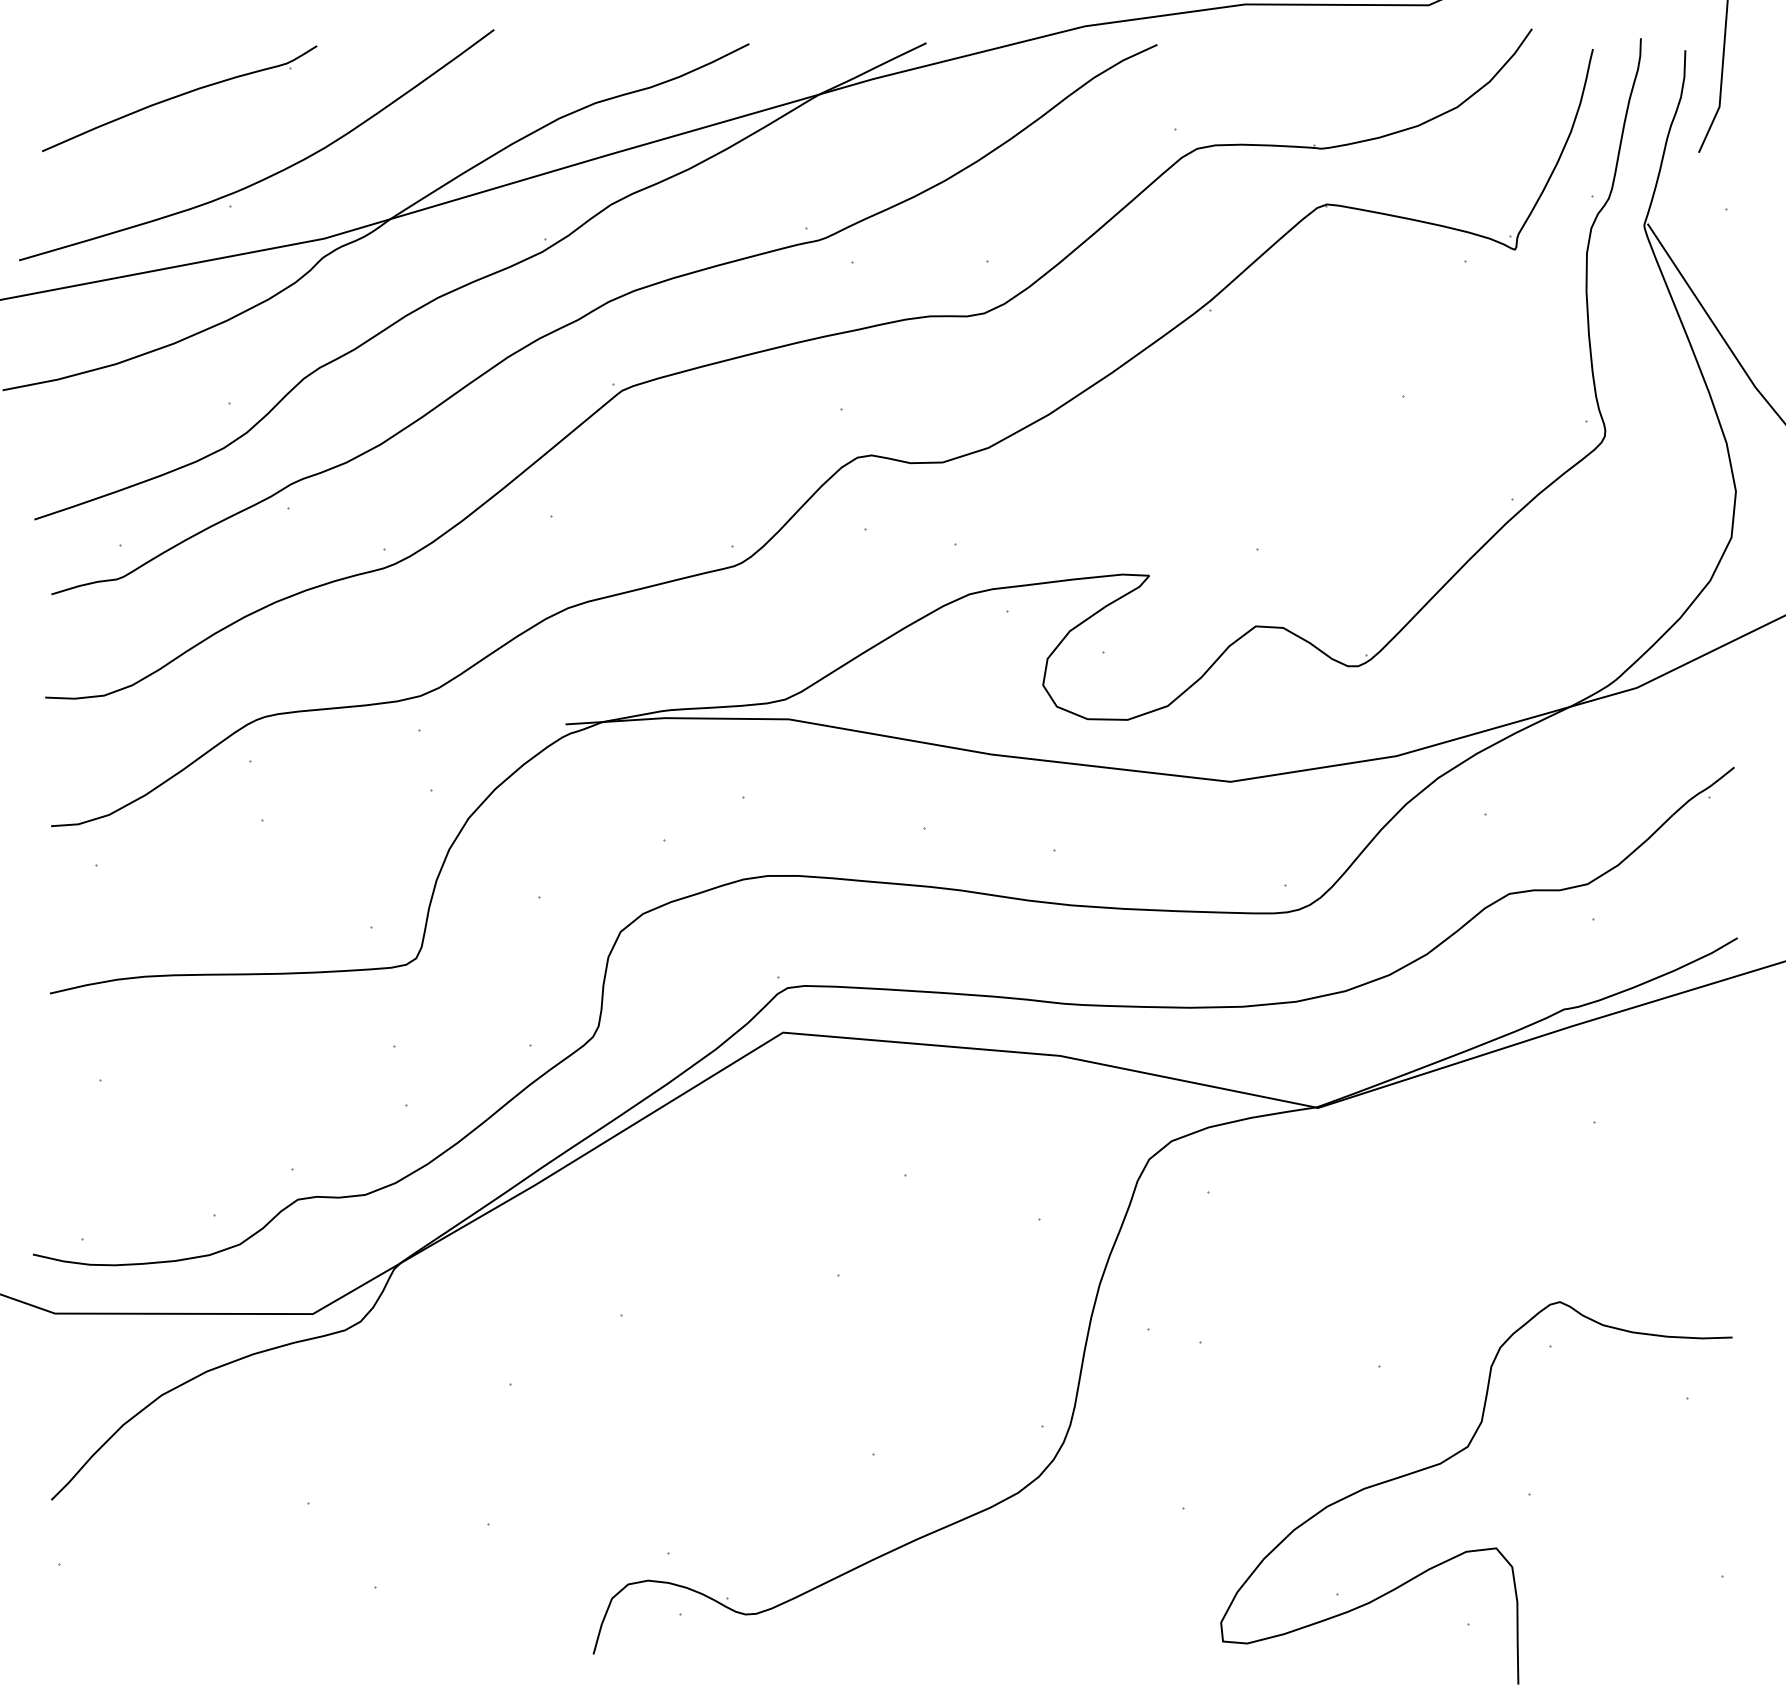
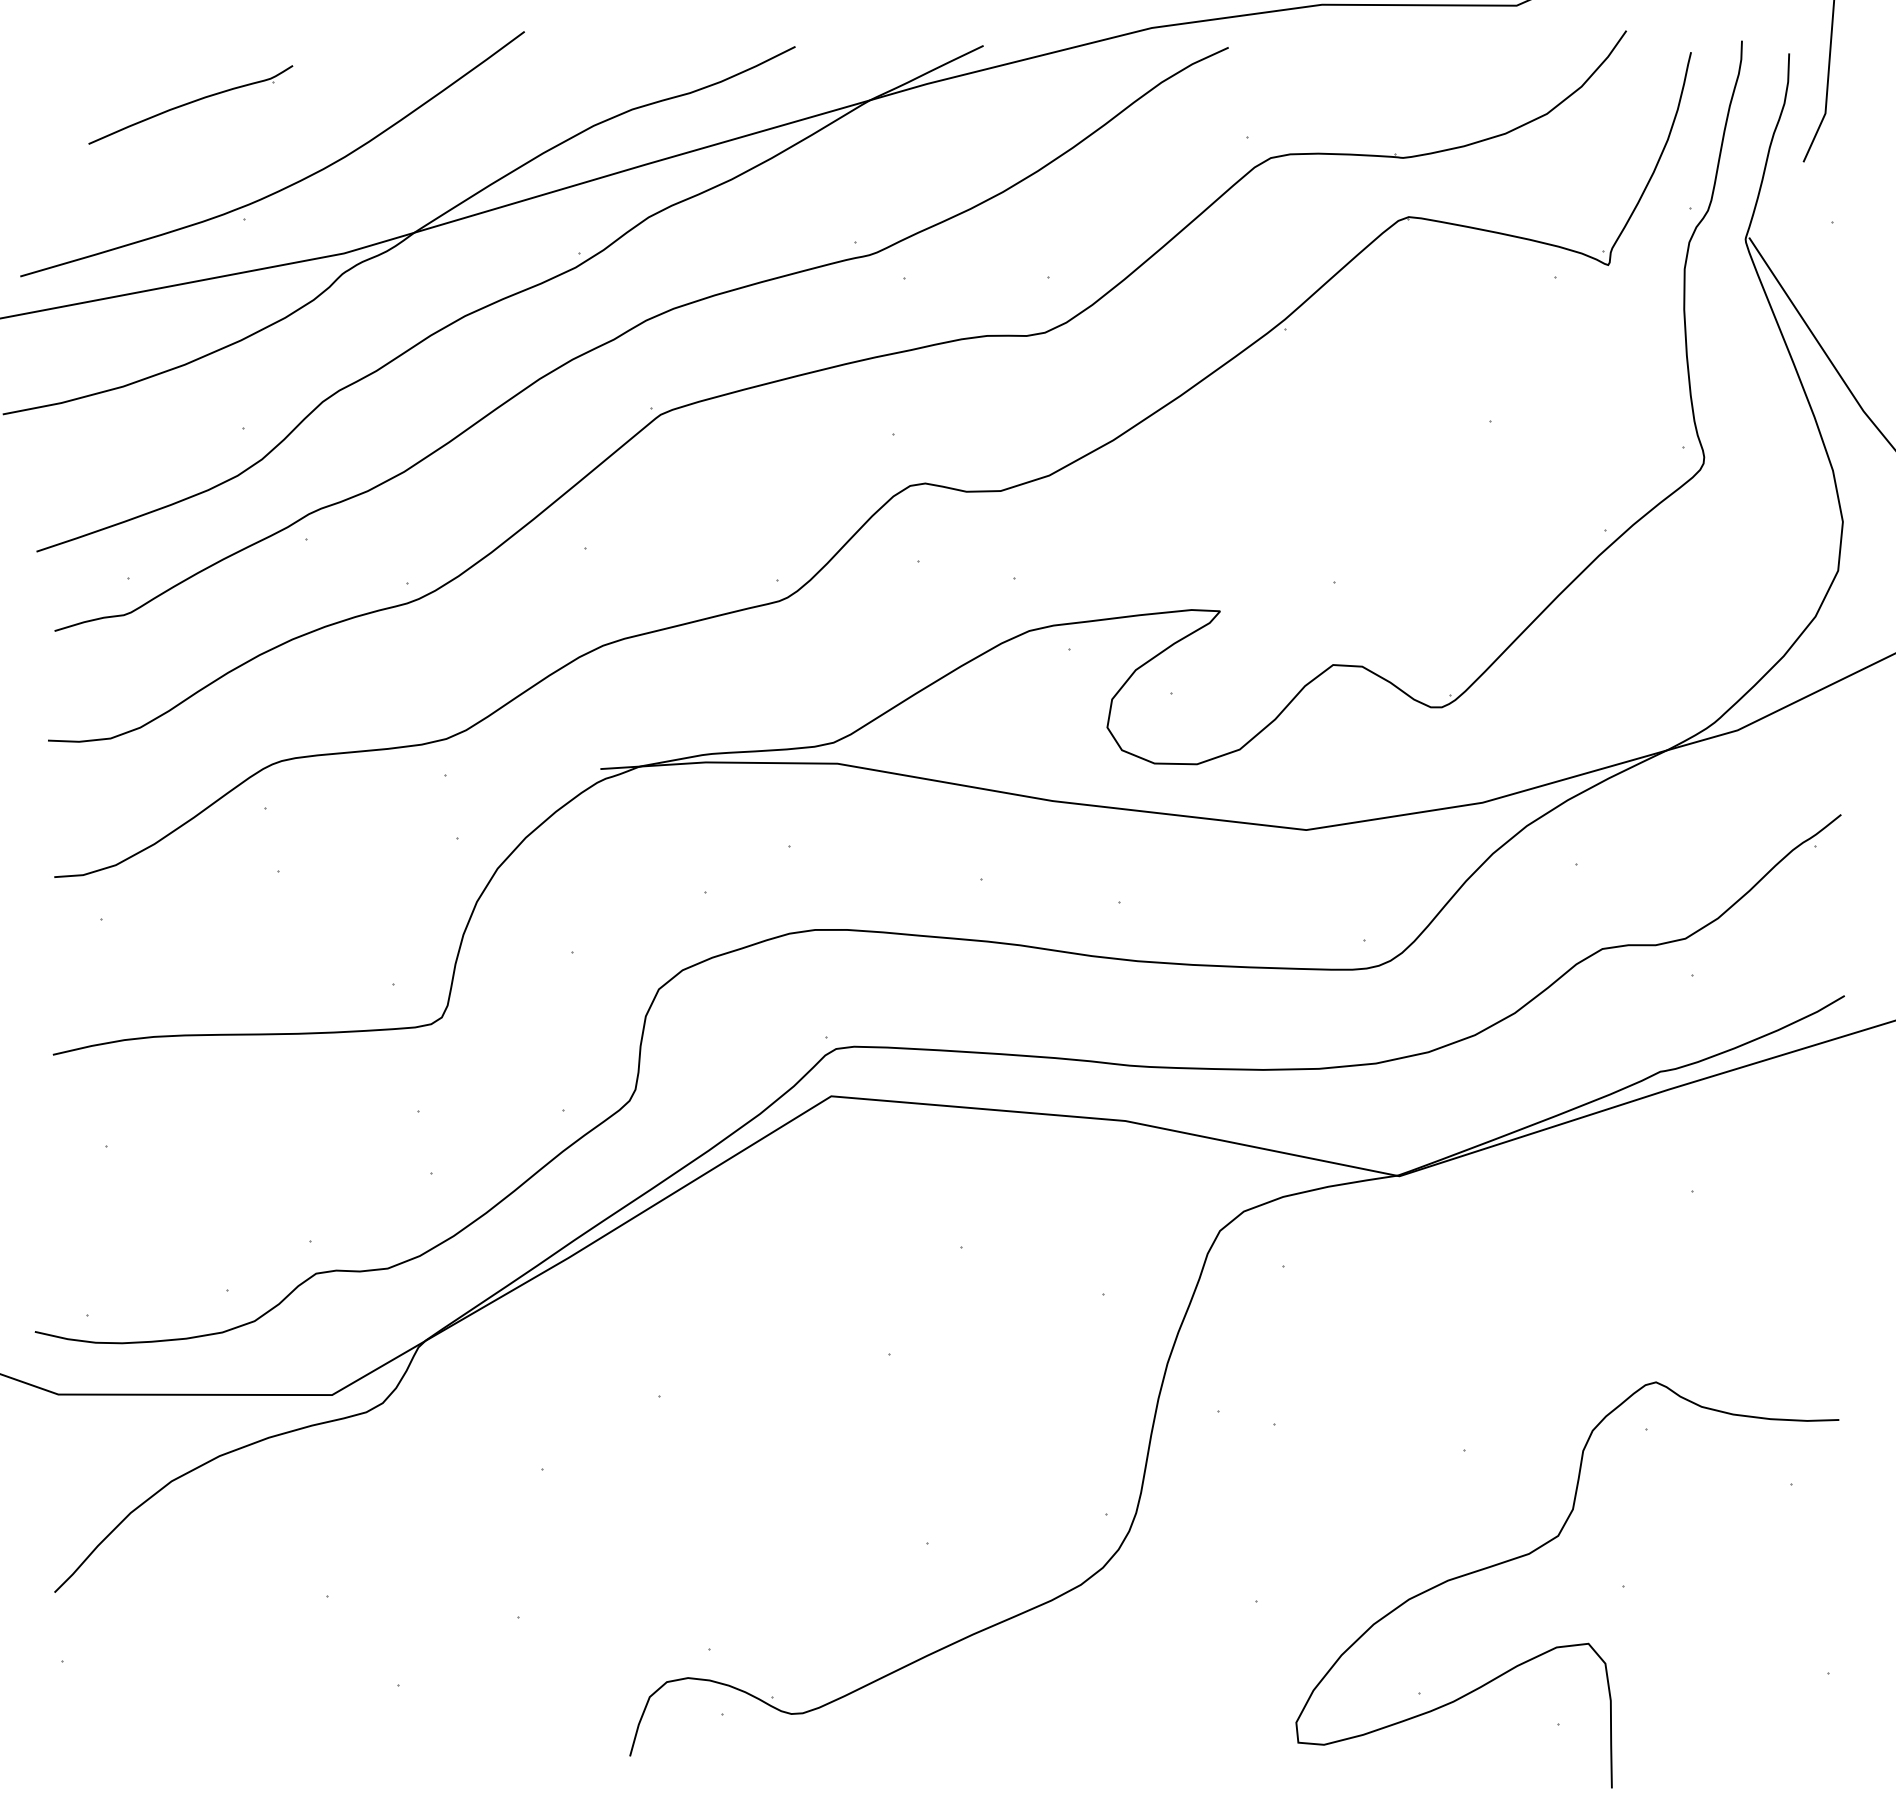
part: (179, 98) -> (190, 104), size x0.7

